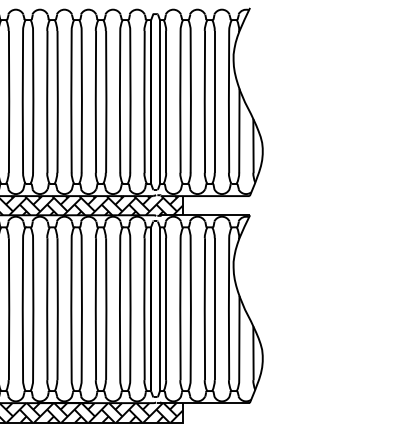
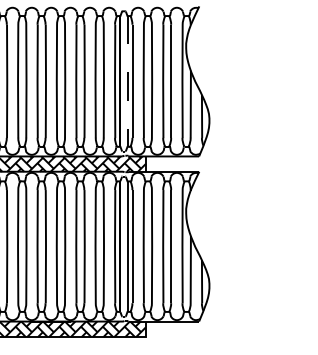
line: (160, 102) -> (127, 81), solid -> dashed

